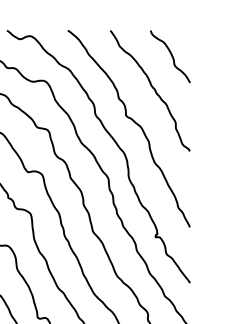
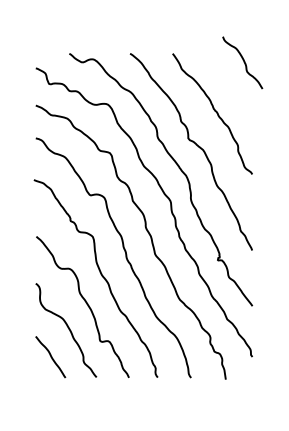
curve: (171, 56) -> (243, 62), moved

